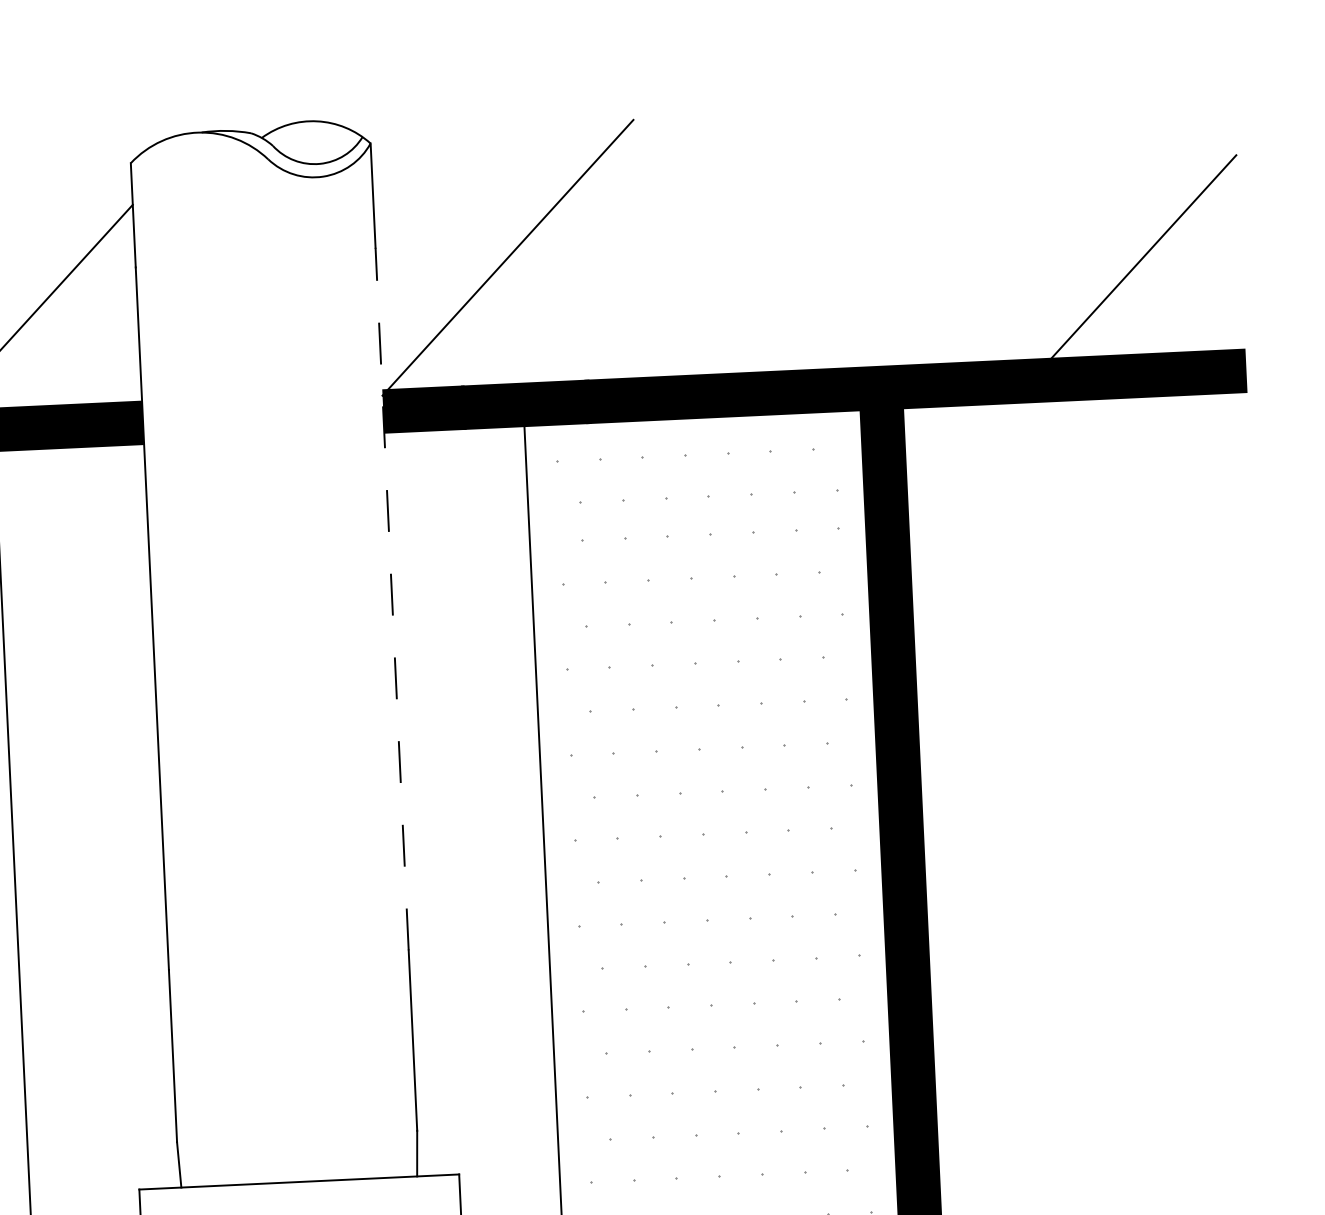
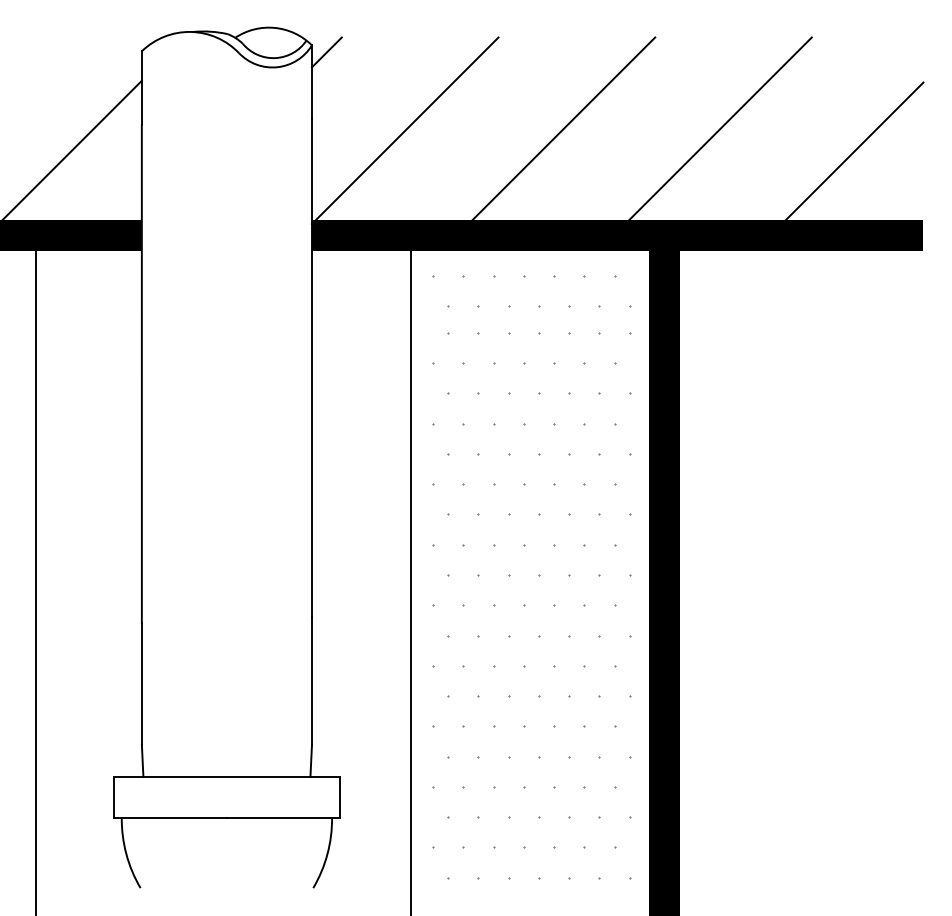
line: (391, 152) -> (326, 52), added
line: (942, 245) -> (712, 136), added
line: (721, 255) -> (556, 136), added
line: (391, 599) -> (311, 368), dashed -> solid

